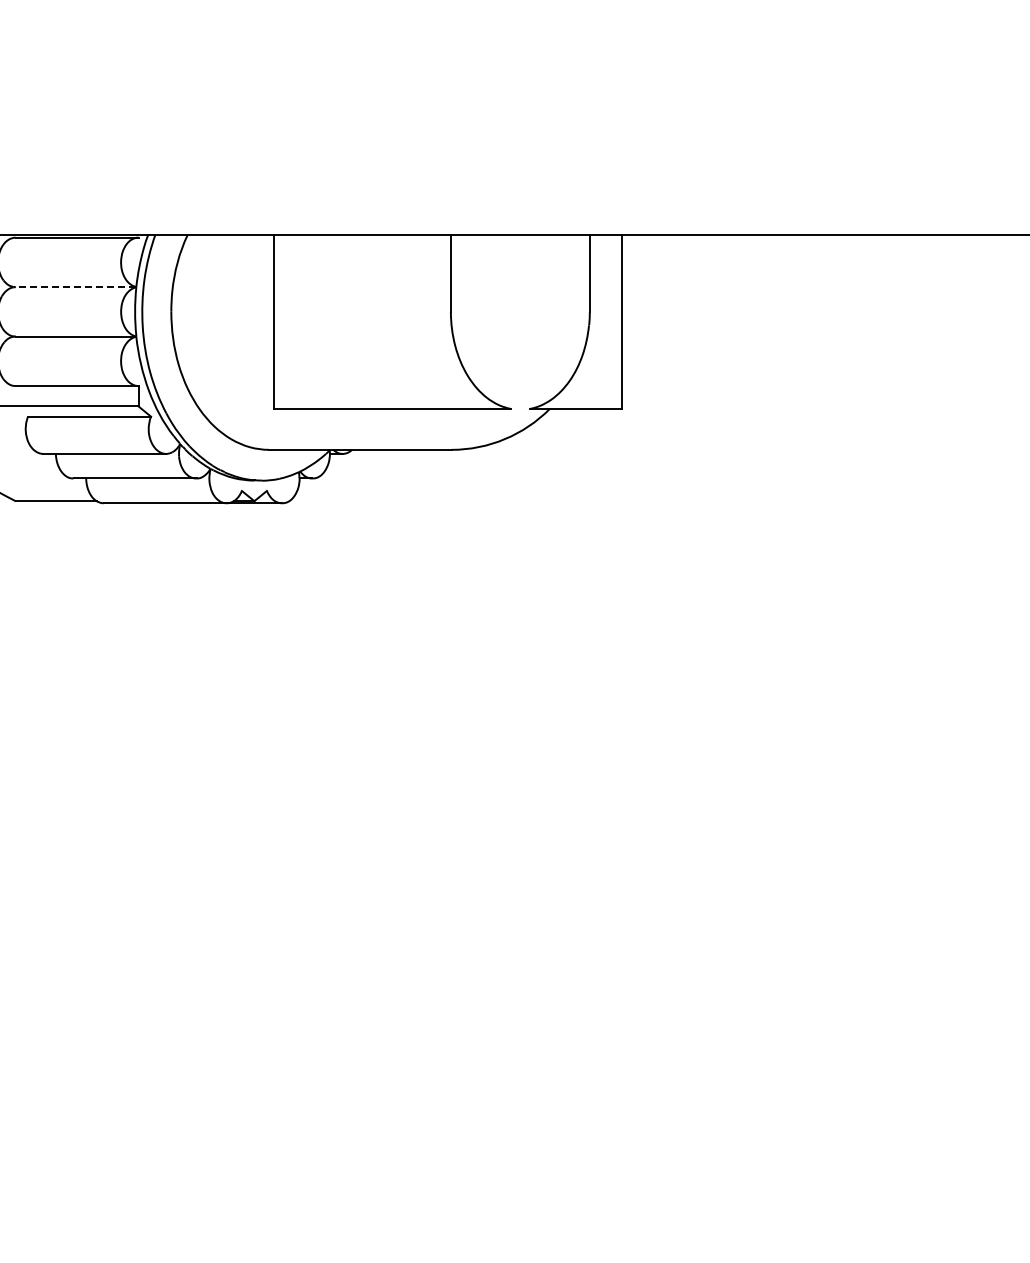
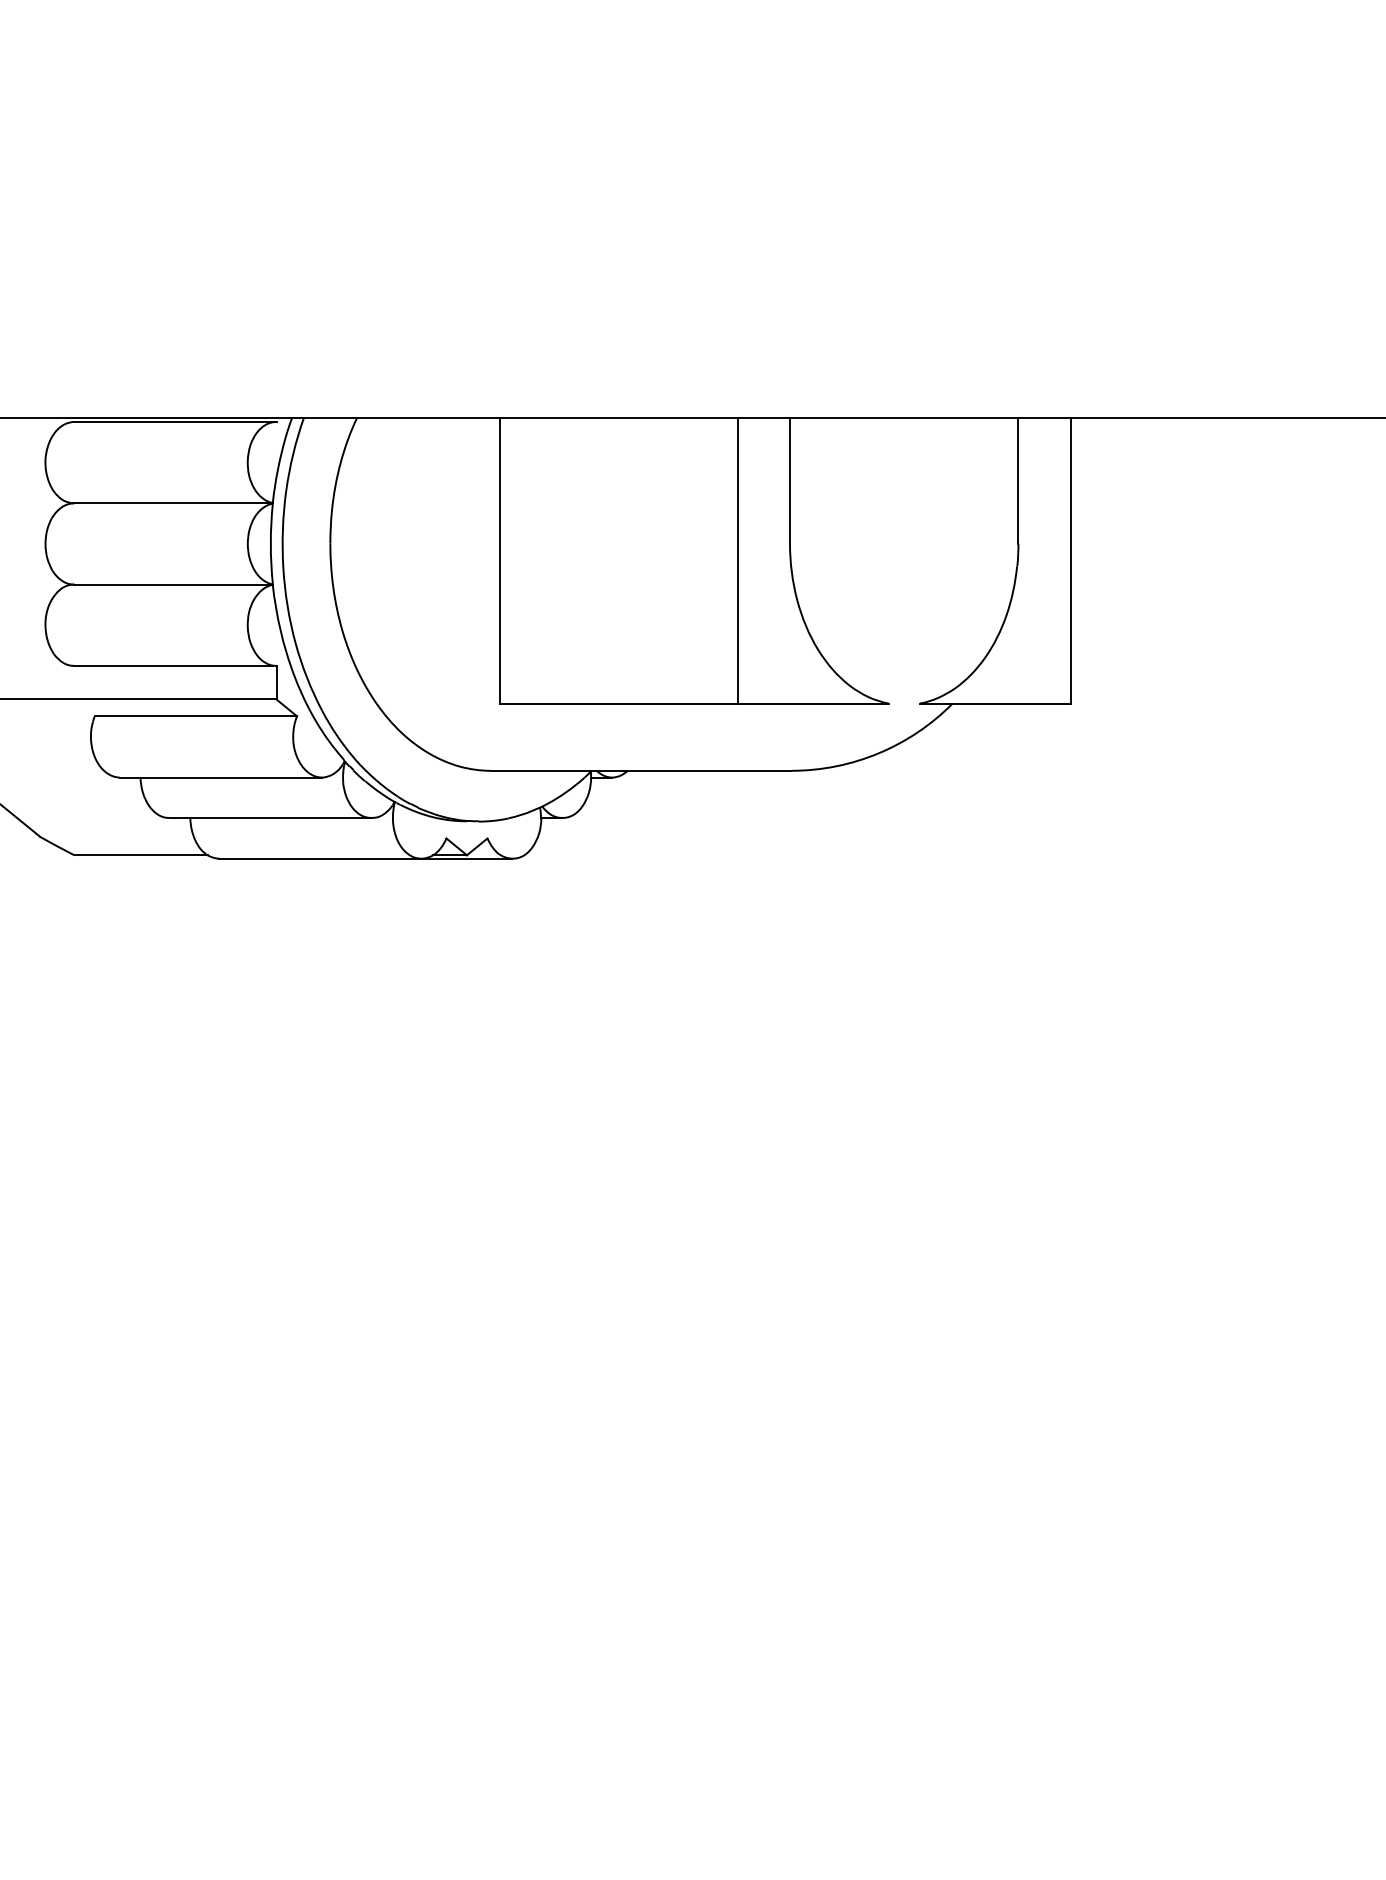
line: (75, 287) -> (172, 503), dashed -> solid
line: (419, 321) -> (738, 559), added

